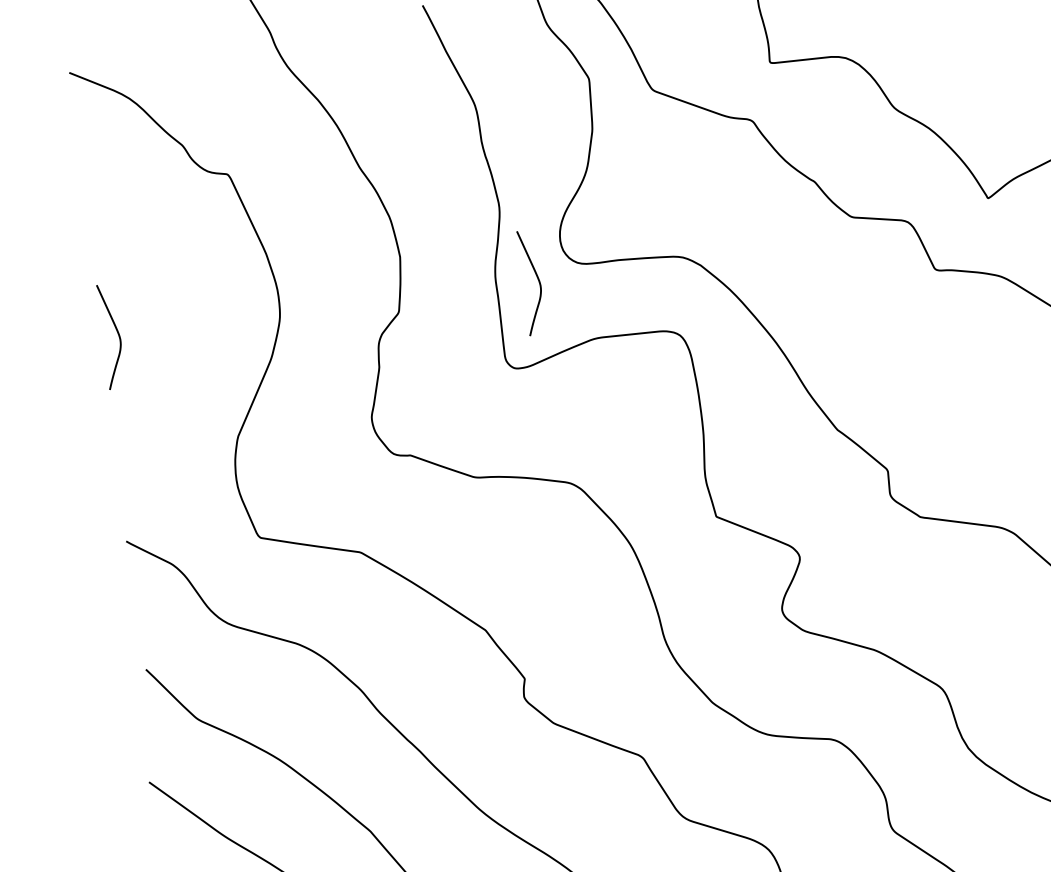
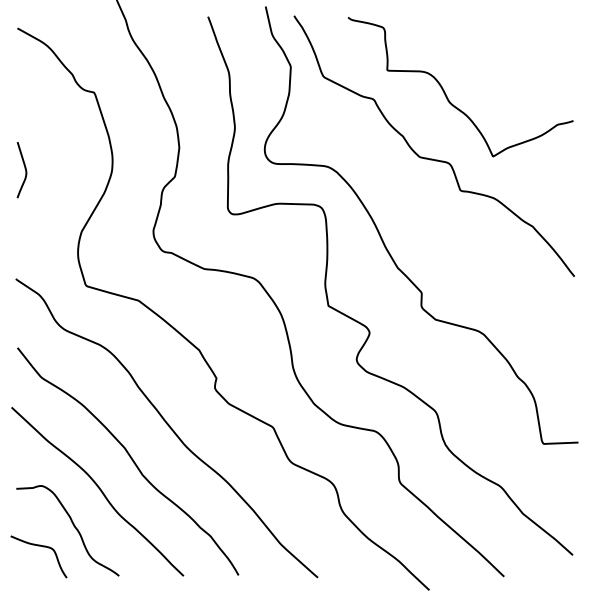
curve: (536, 279) -> (249, 168), removed

